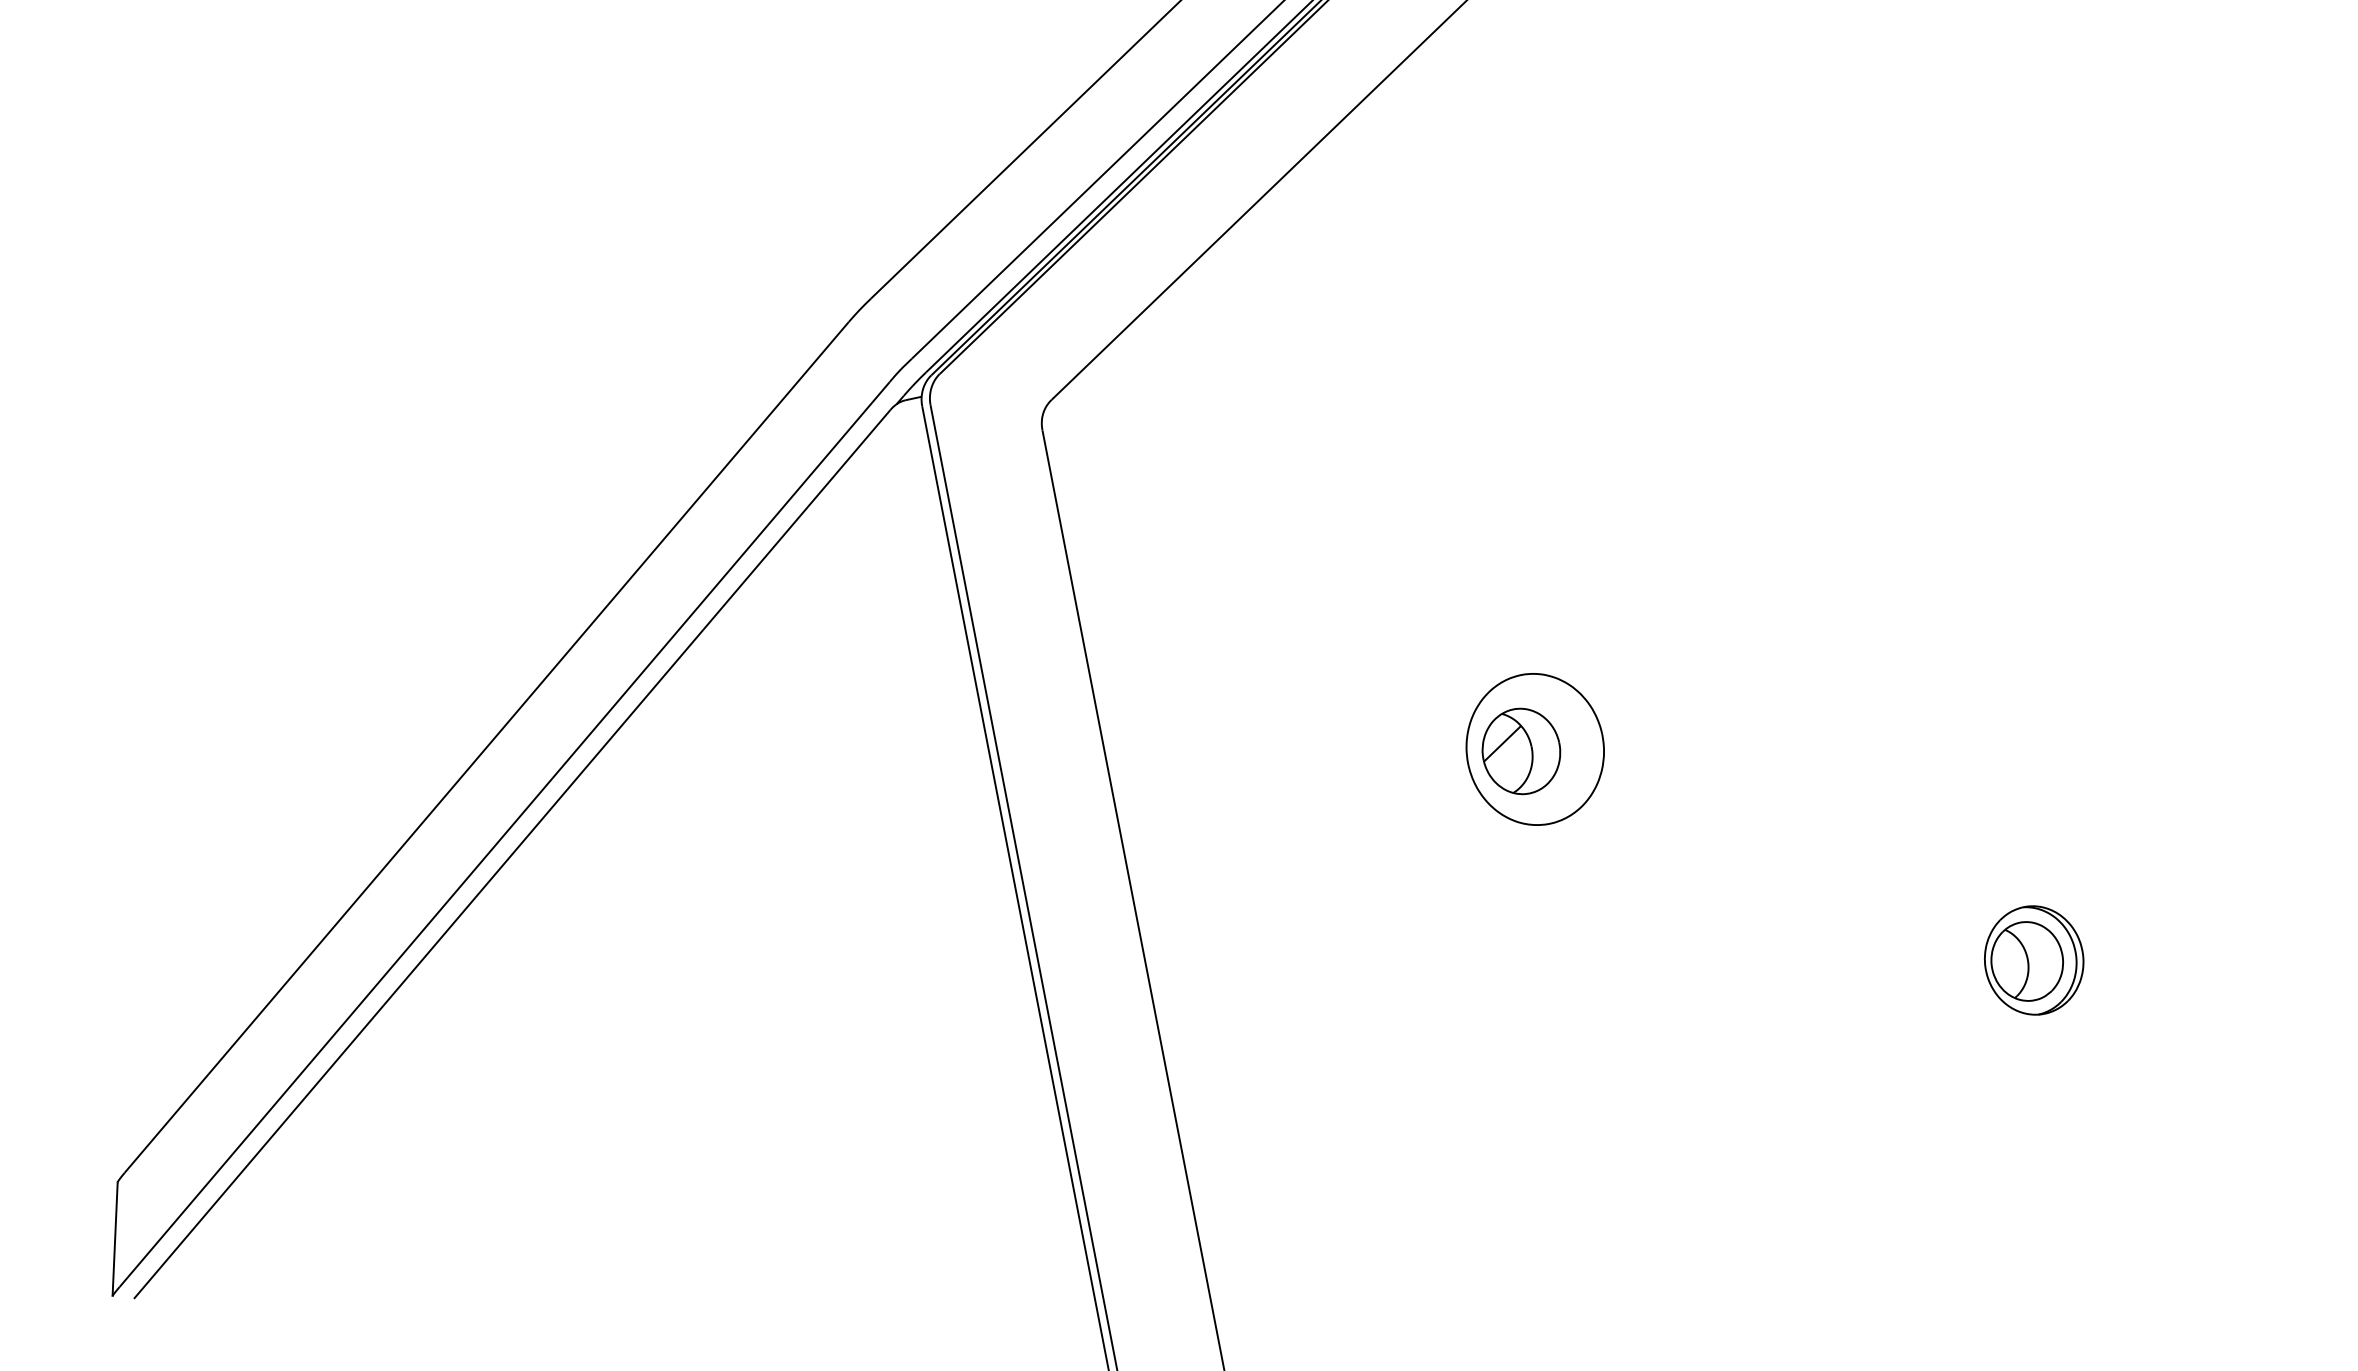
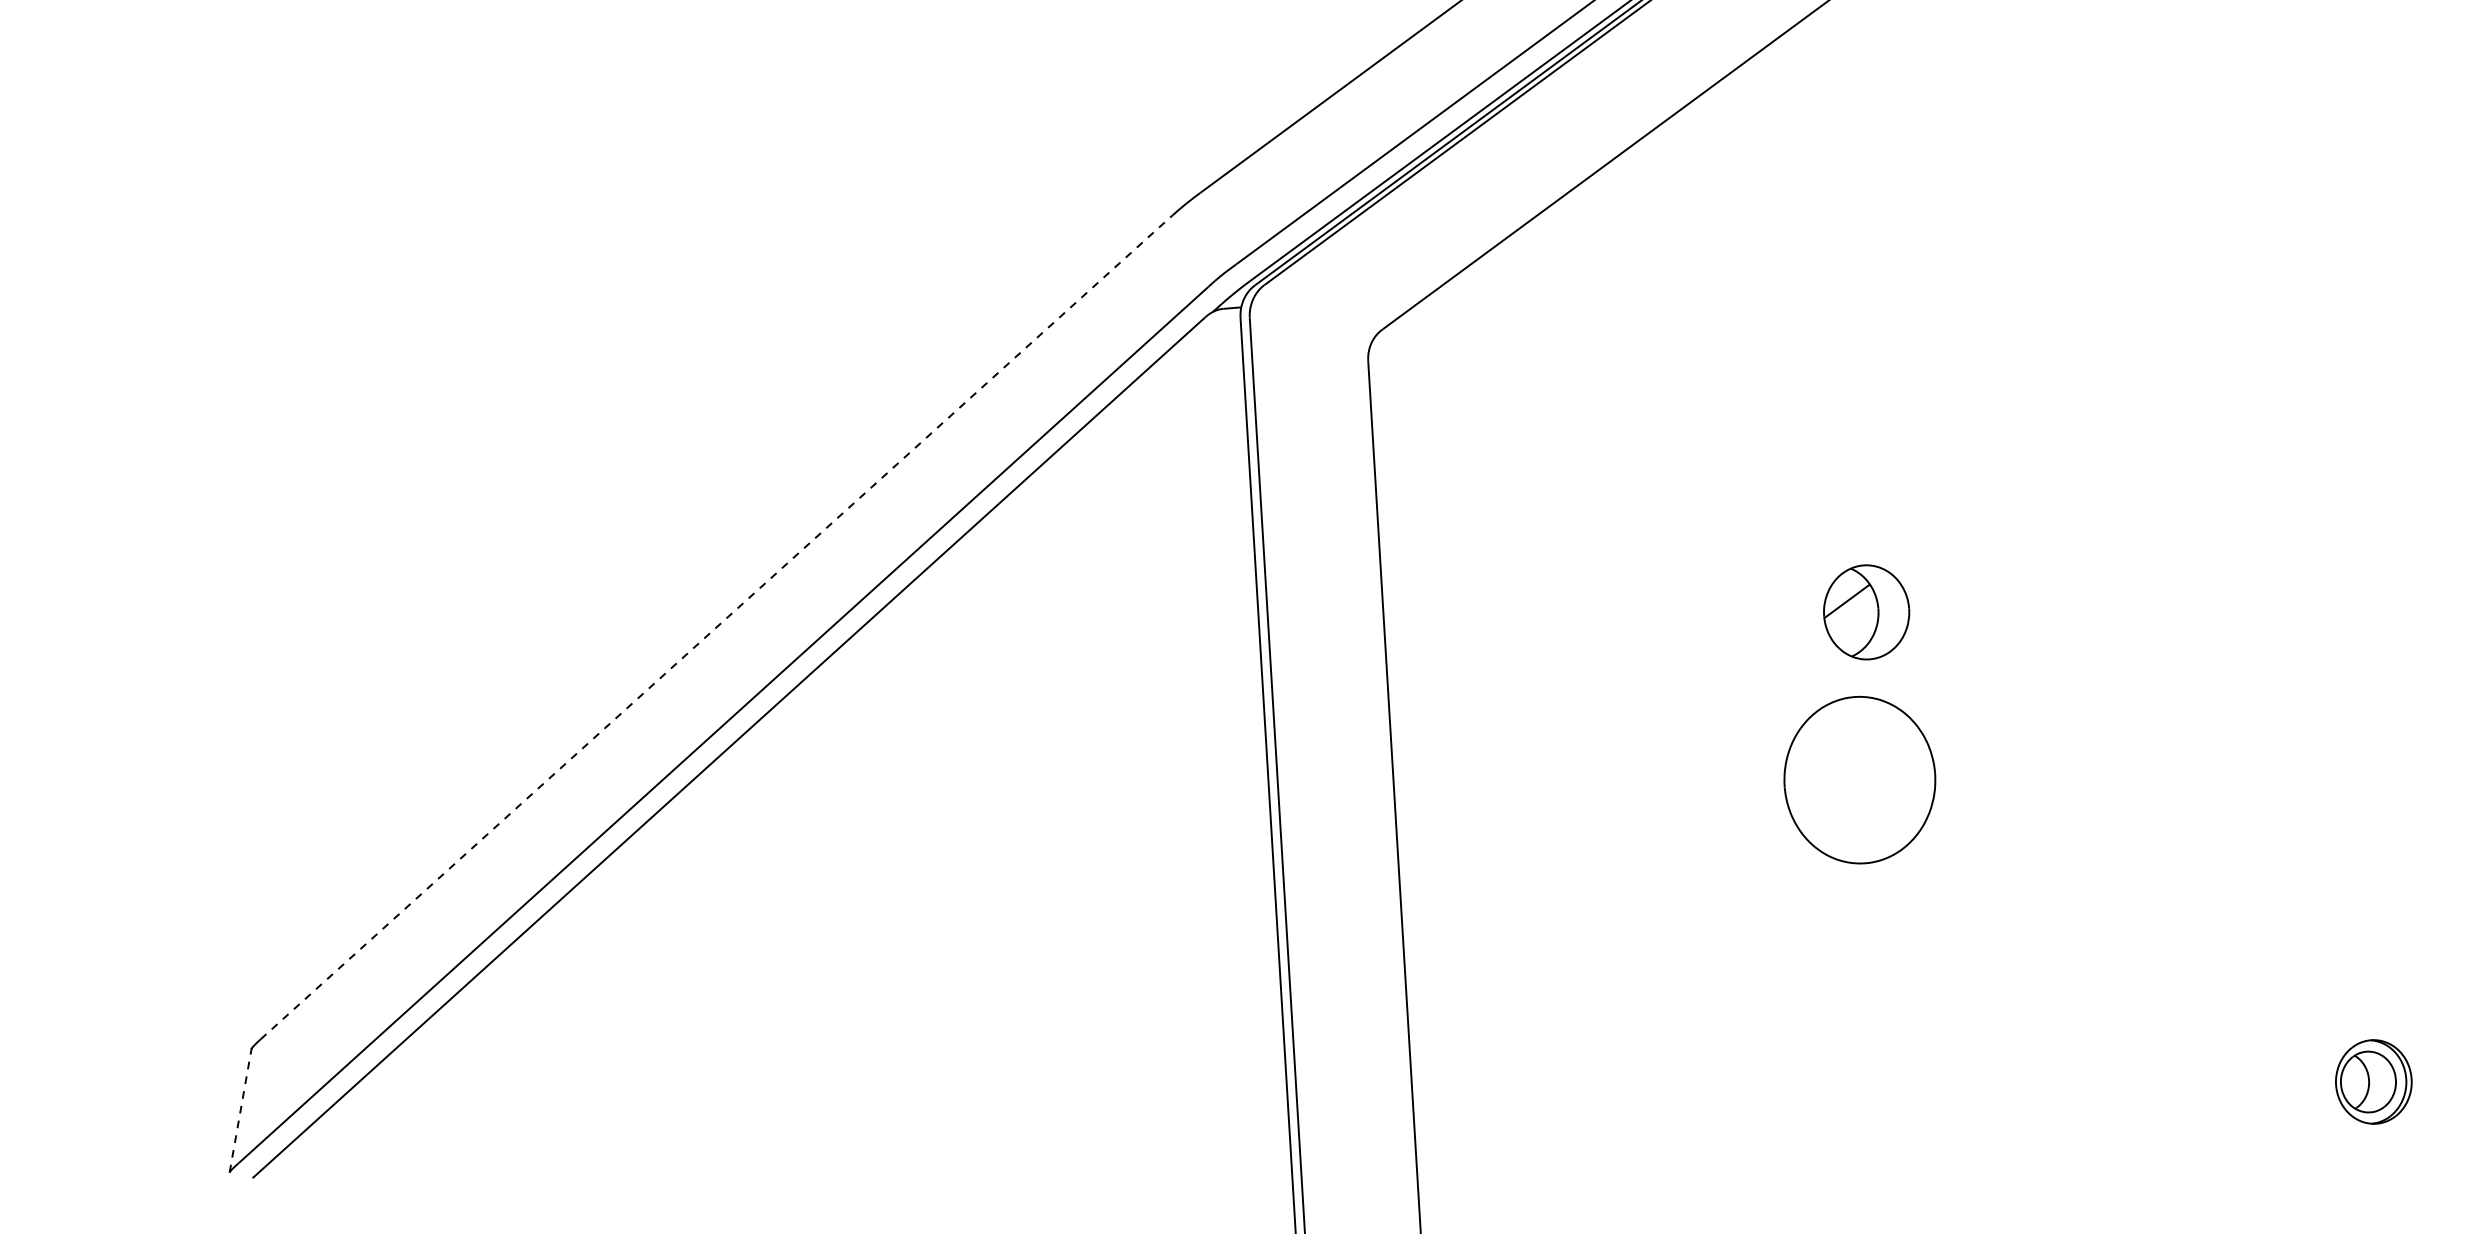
line: (486, 747) -> (716, 627), solid -> dashed
part: (1521, 751) -> (1866, 612), moved
part: (2034, 960) -> (2374, 1082), size x0.7
line: (115, 1239) -> (241, 1110), solid -> dashed

